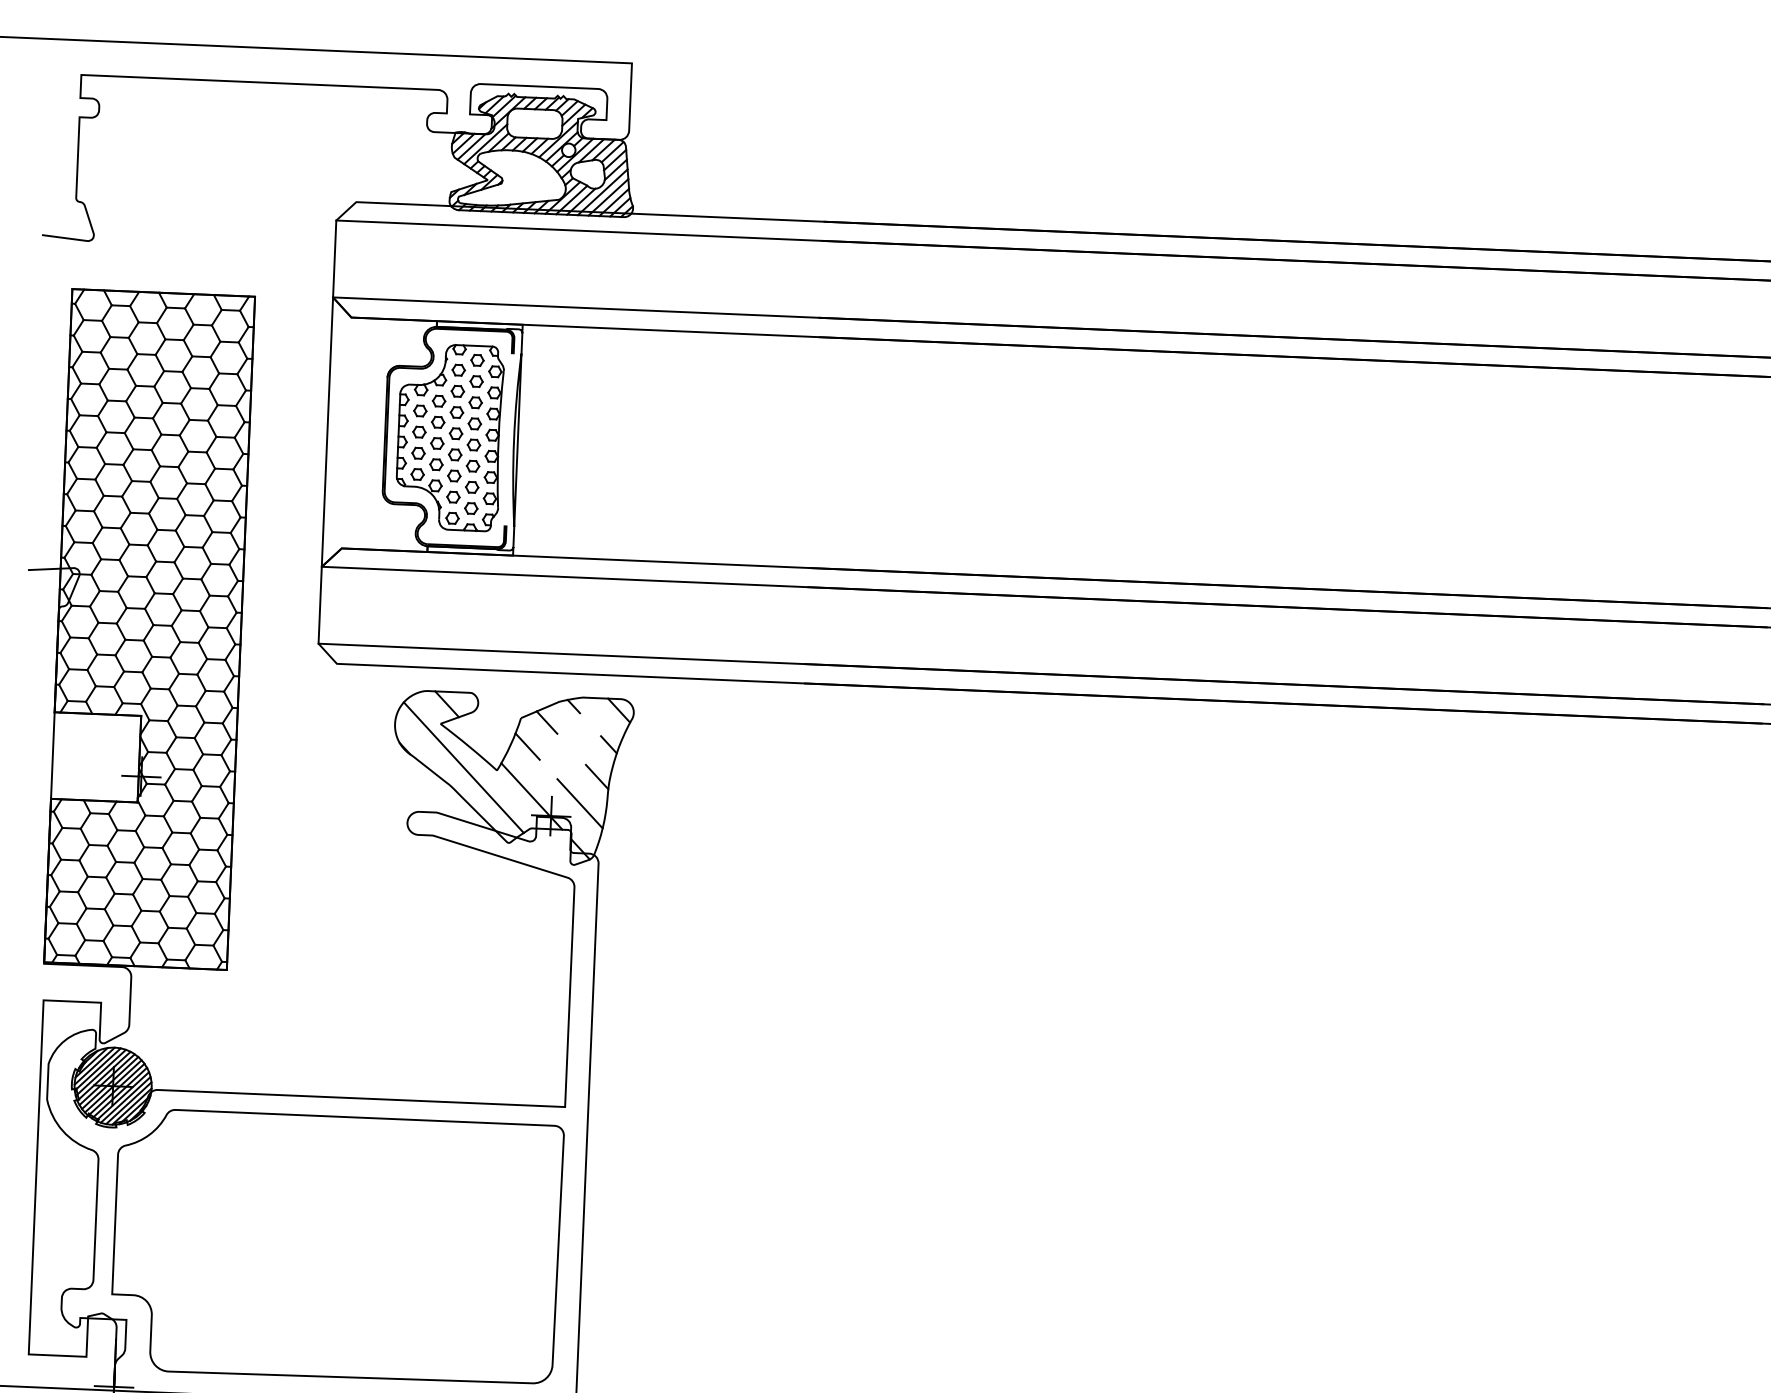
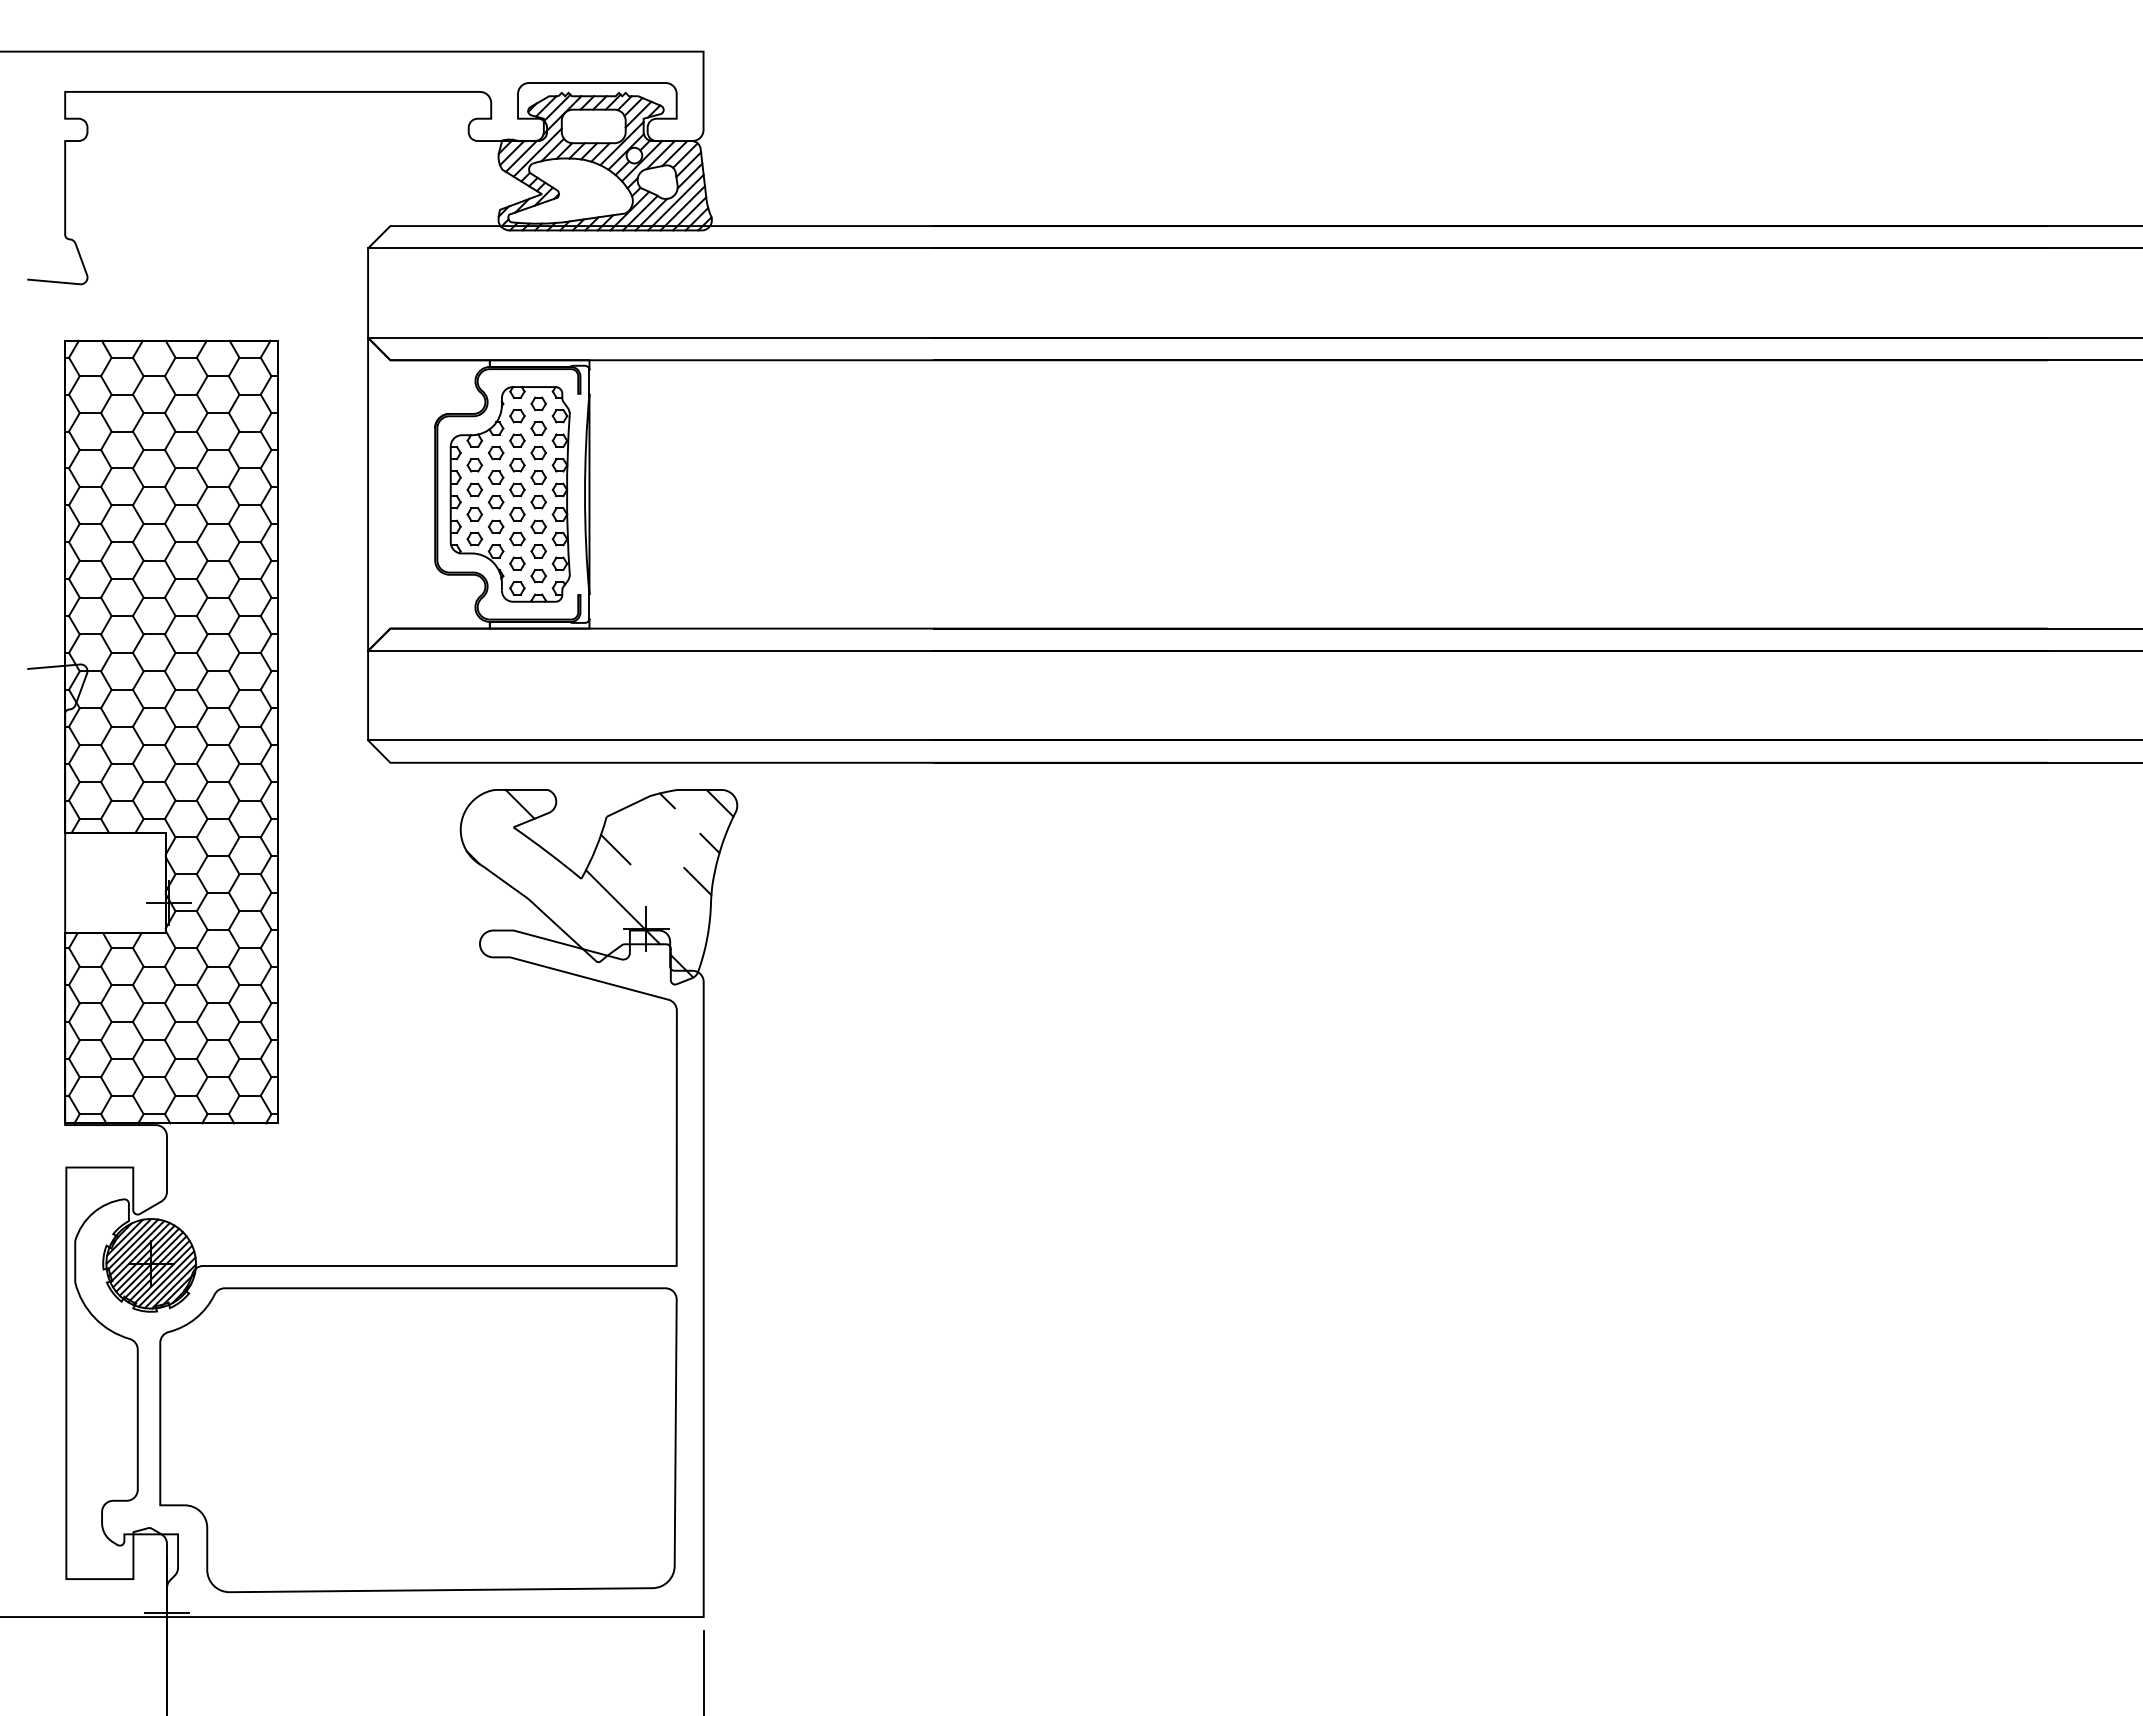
line: (546, 722) -> (636, 820), removed
line: (463, 767) -> (542, 876), removed
line: (579, 803) -> (678, 912), removed

